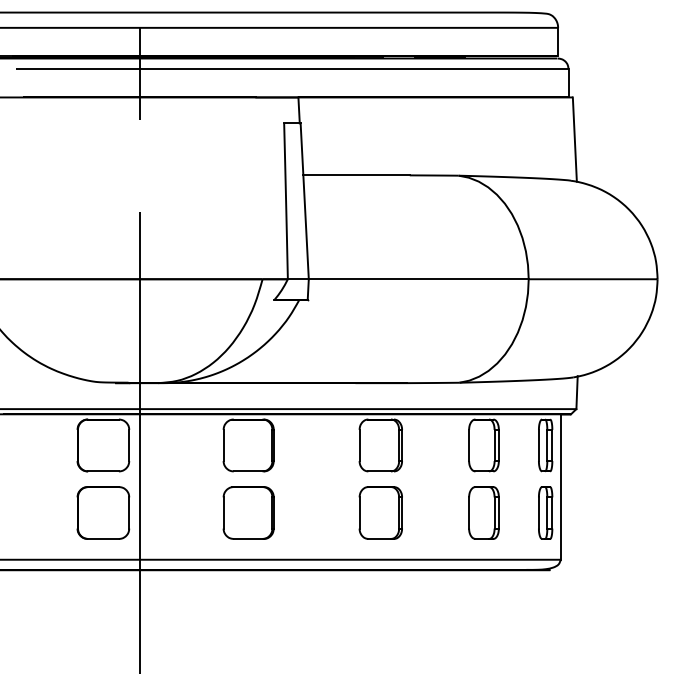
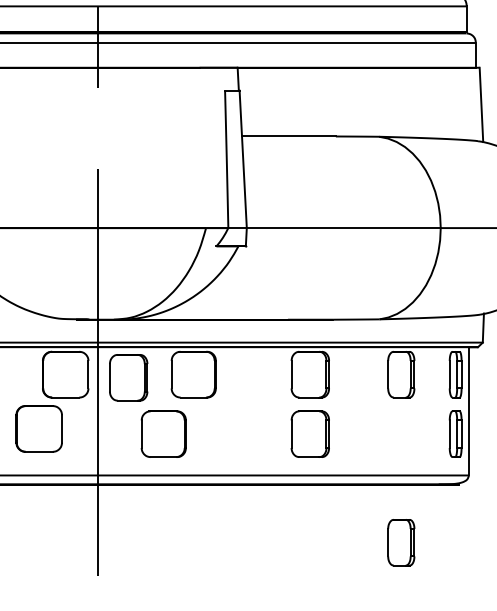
part: (174, 448) -> (128, 377), added
part: (103, 512) -> (39, 428), moved
part: (248, 512) -> (163, 433), moved
part: (483, 512) -> (400, 542), moved

